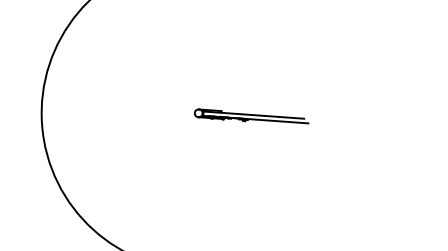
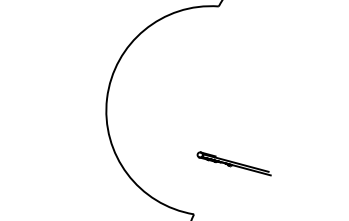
part: (250, 116) -> (233, 163), moved

